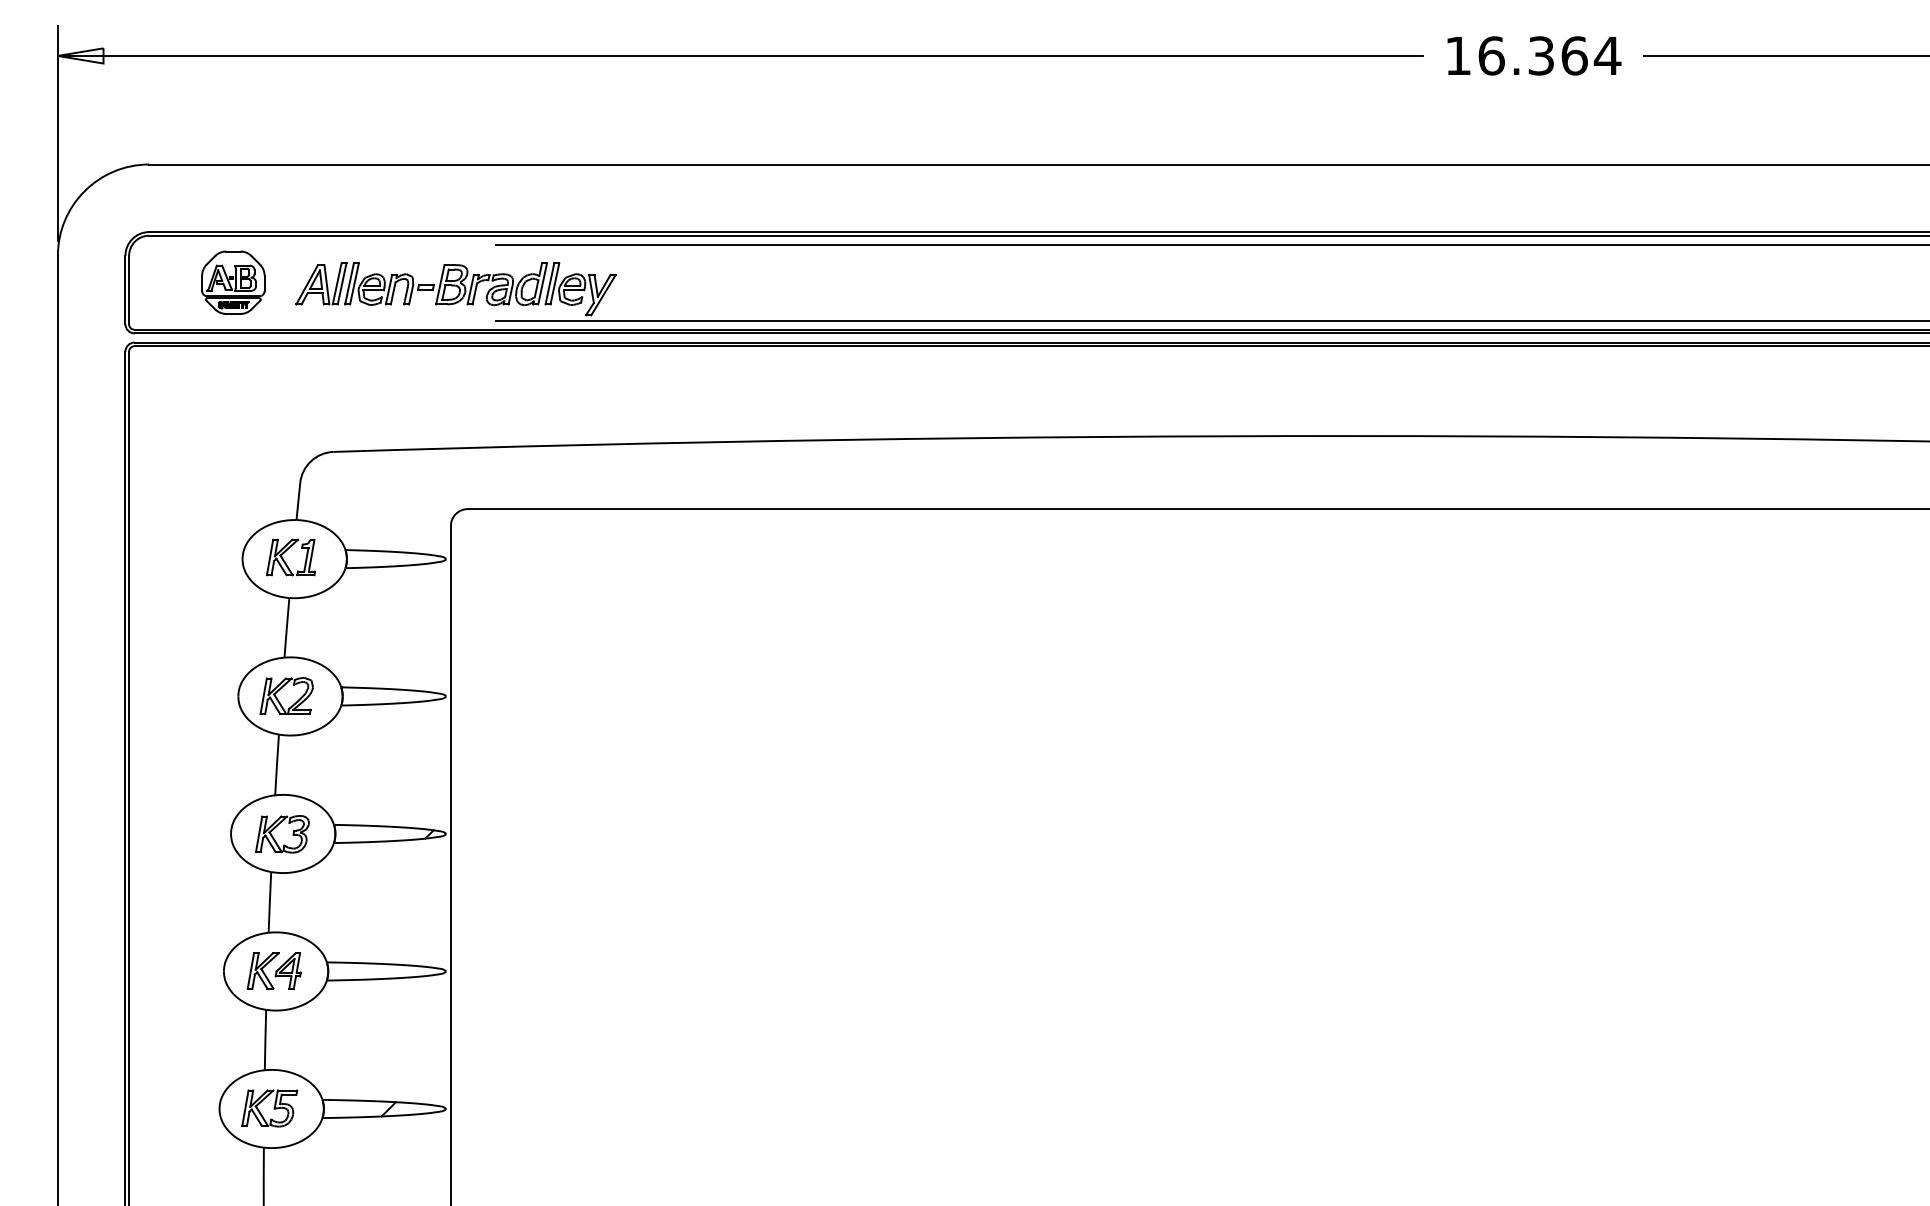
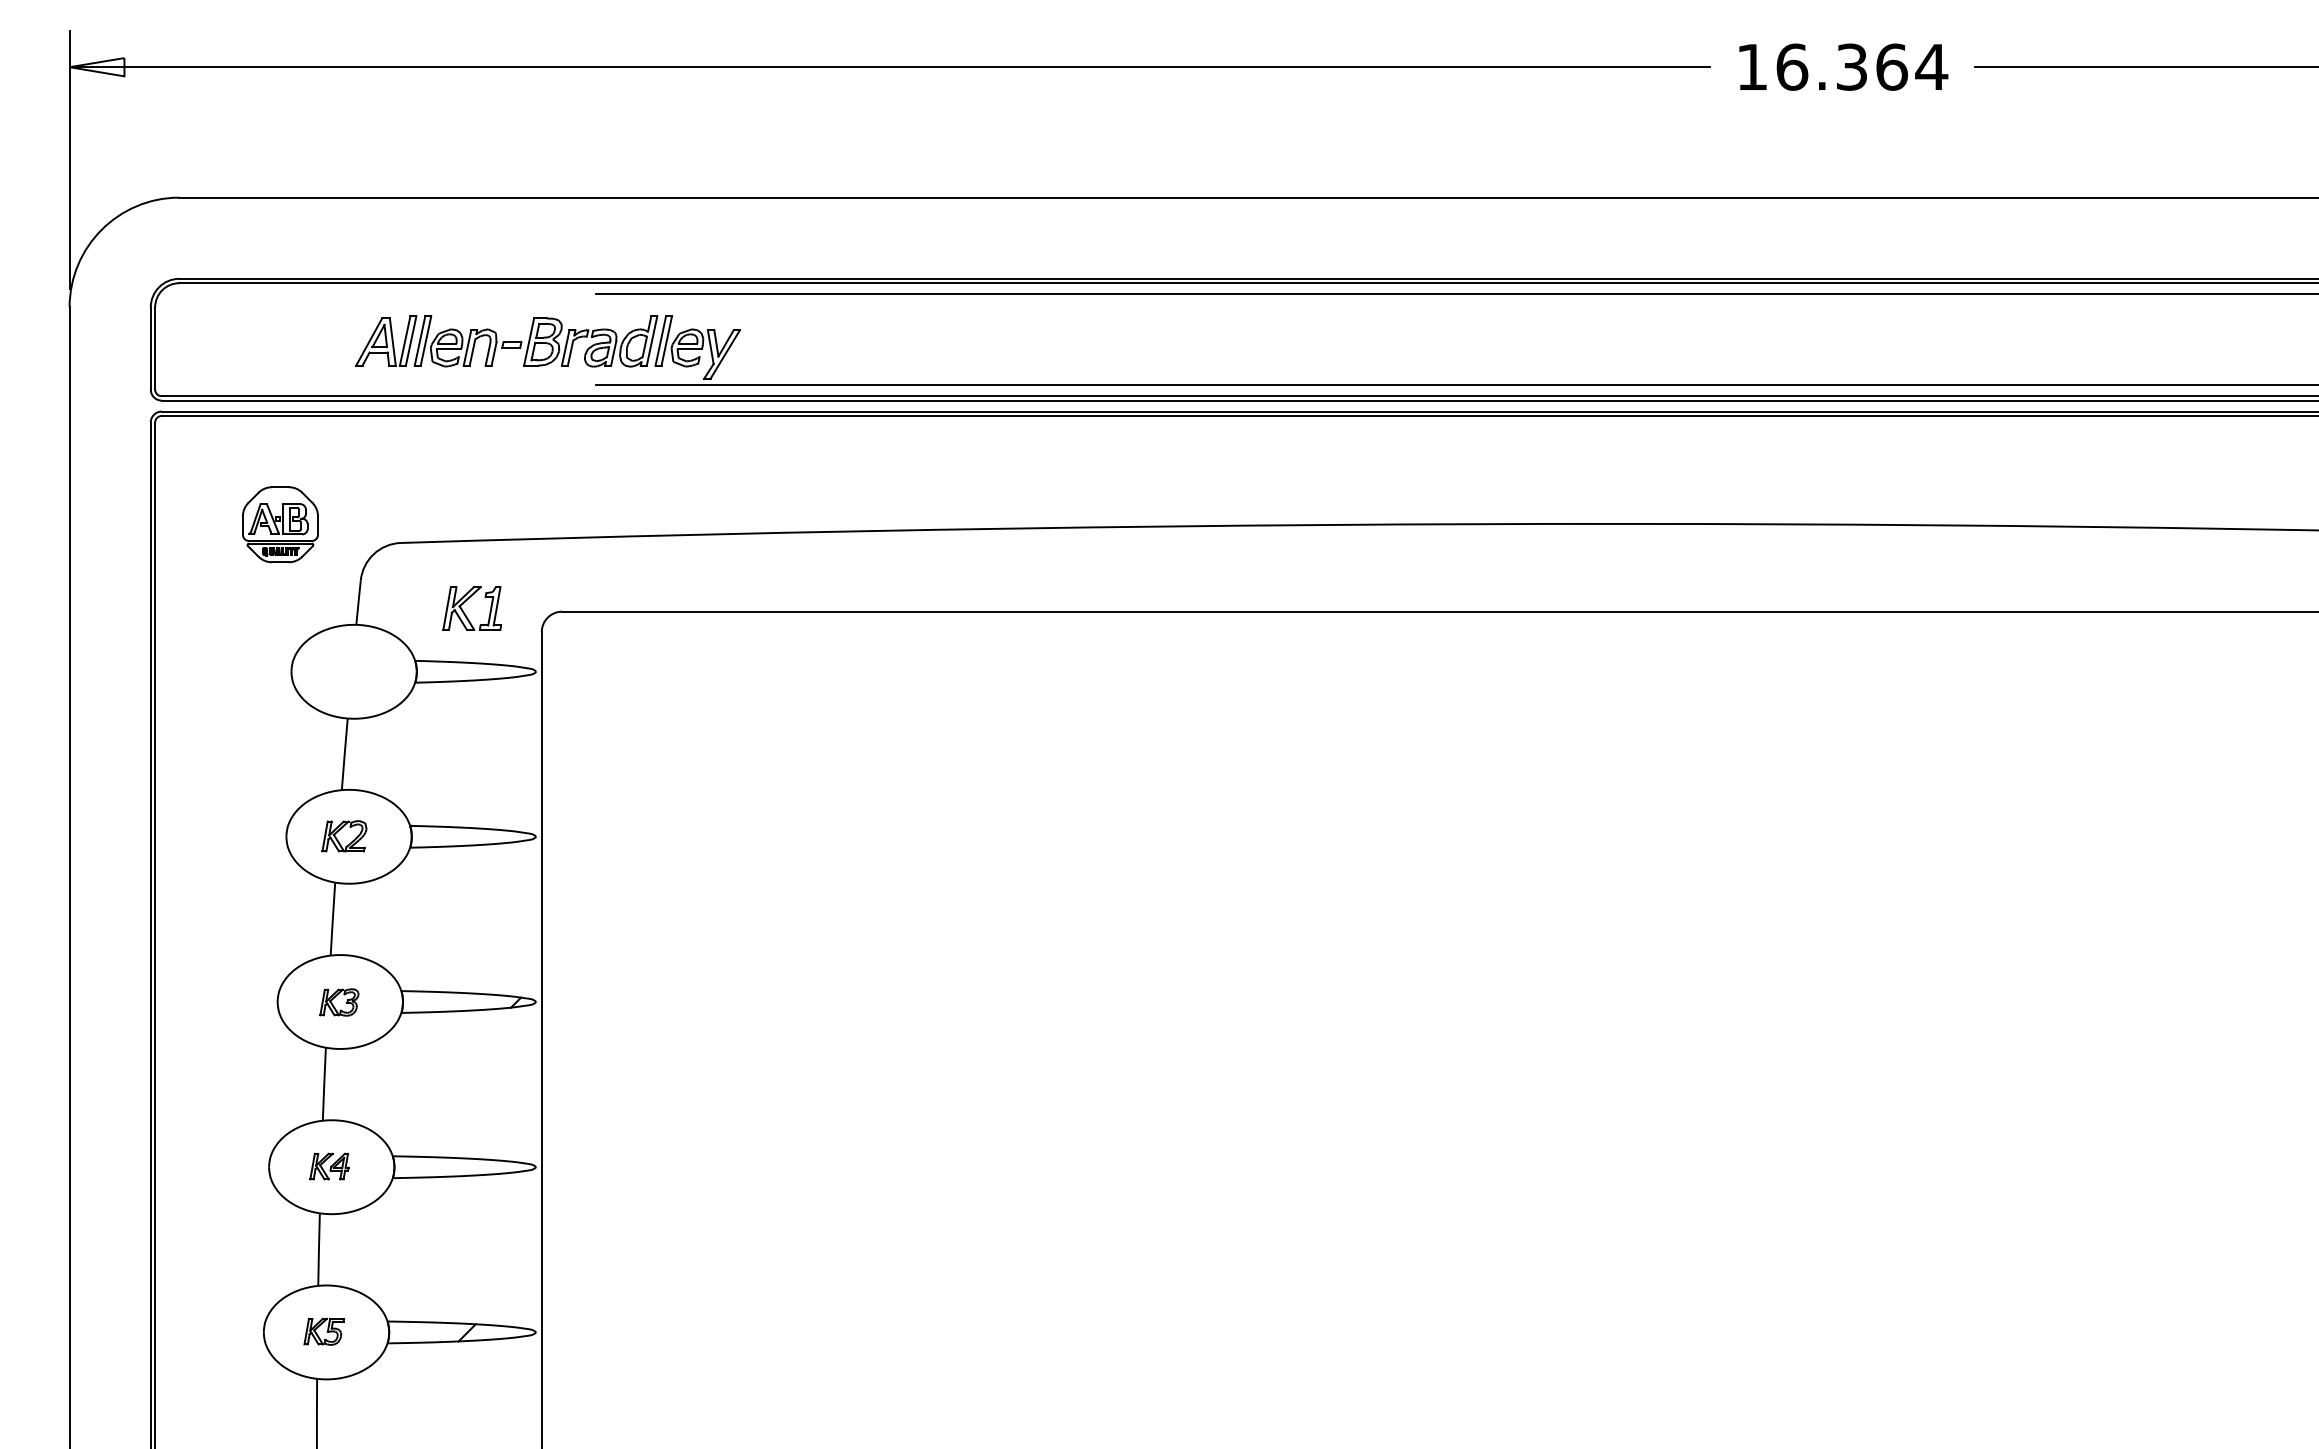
part: (233, 282) -> (280, 524), moved
part: (284, 559) -> (464, 610), moved
part: (286, 695) -> (344, 835), size x0.7
part: (282, 834) -> (339, 1002), size x0.6
part: (273, 970) -> (328, 1166), size x0.6
part: (269, 1108) -> (323, 1331), size x0.6

